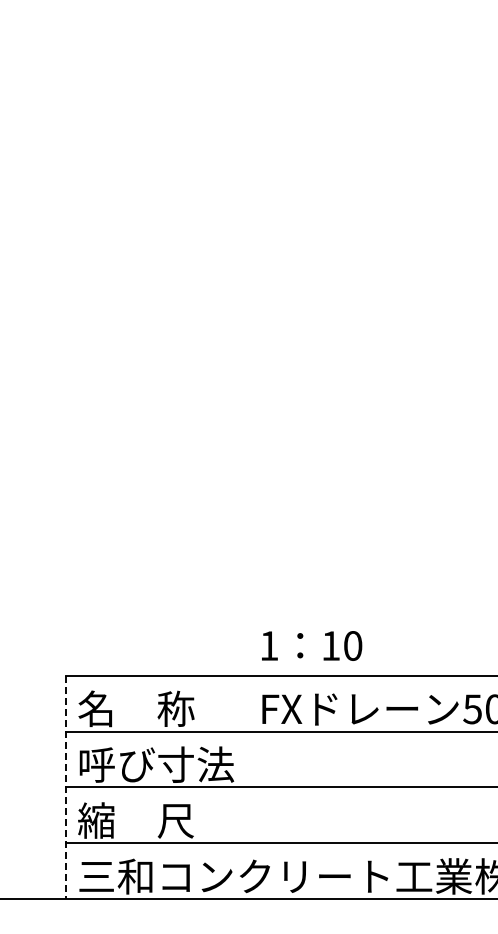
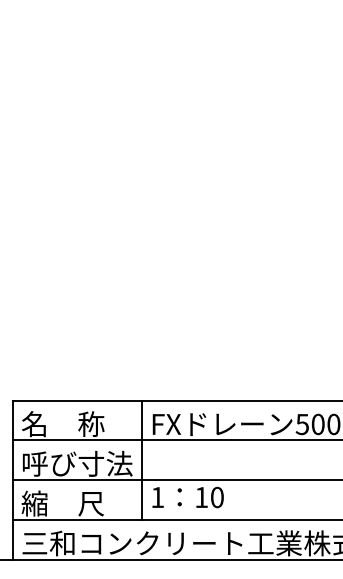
text: (312, 645) -> (188, 497), moved
line: (247, 759) -> (142, 460), added
line: (65, 787) -> (12, 480), dashed -> solid

